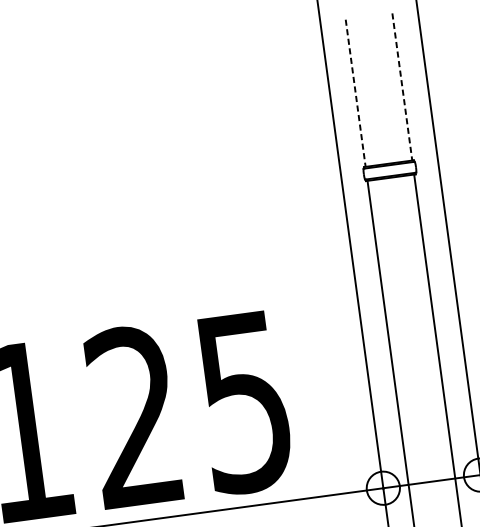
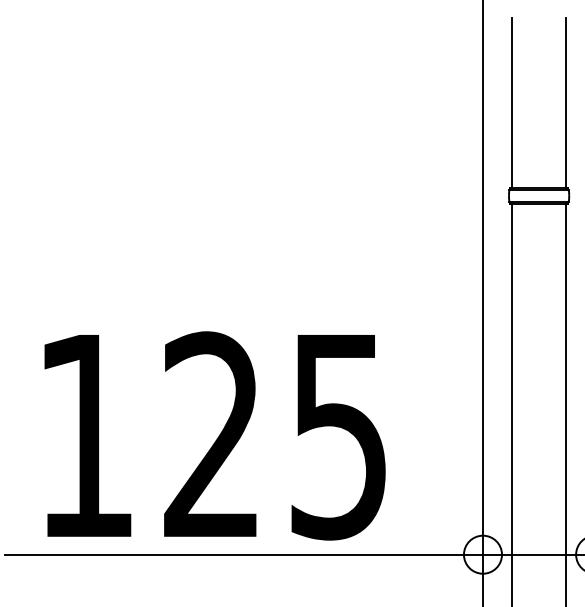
line: (401, 86) -> (565, 102), dashed -> solid
line: (355, 92) -> (512, 102), dashed -> solid

